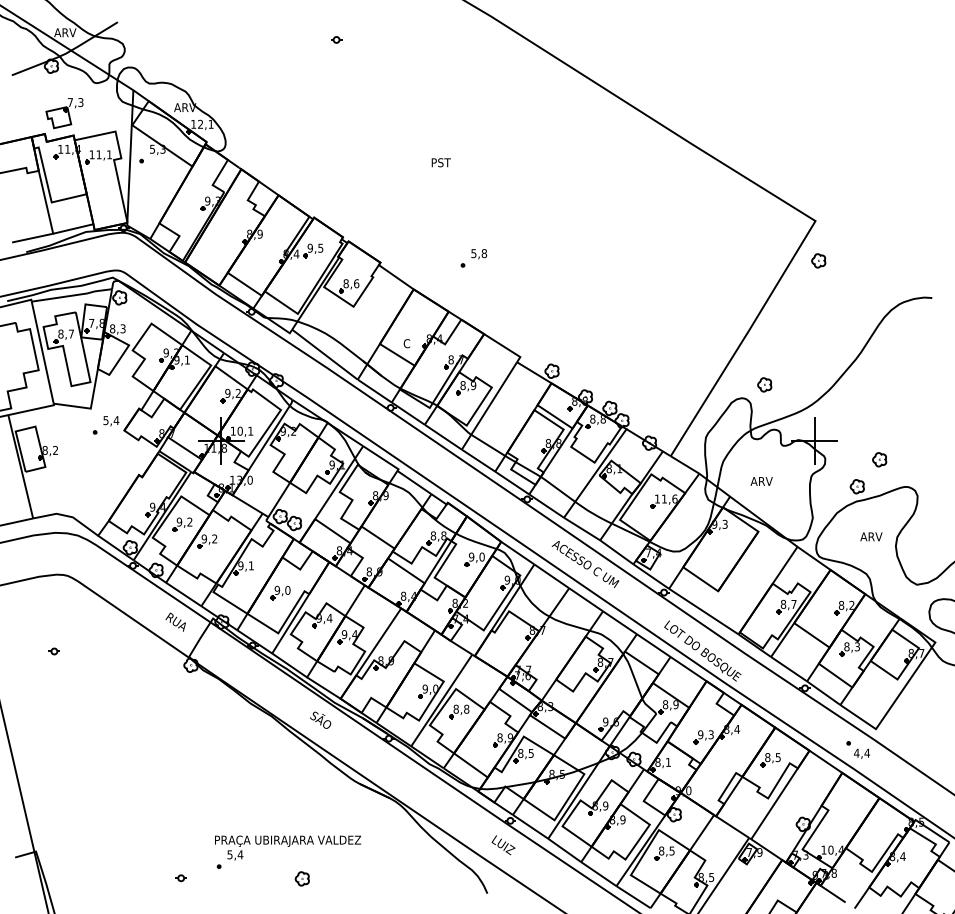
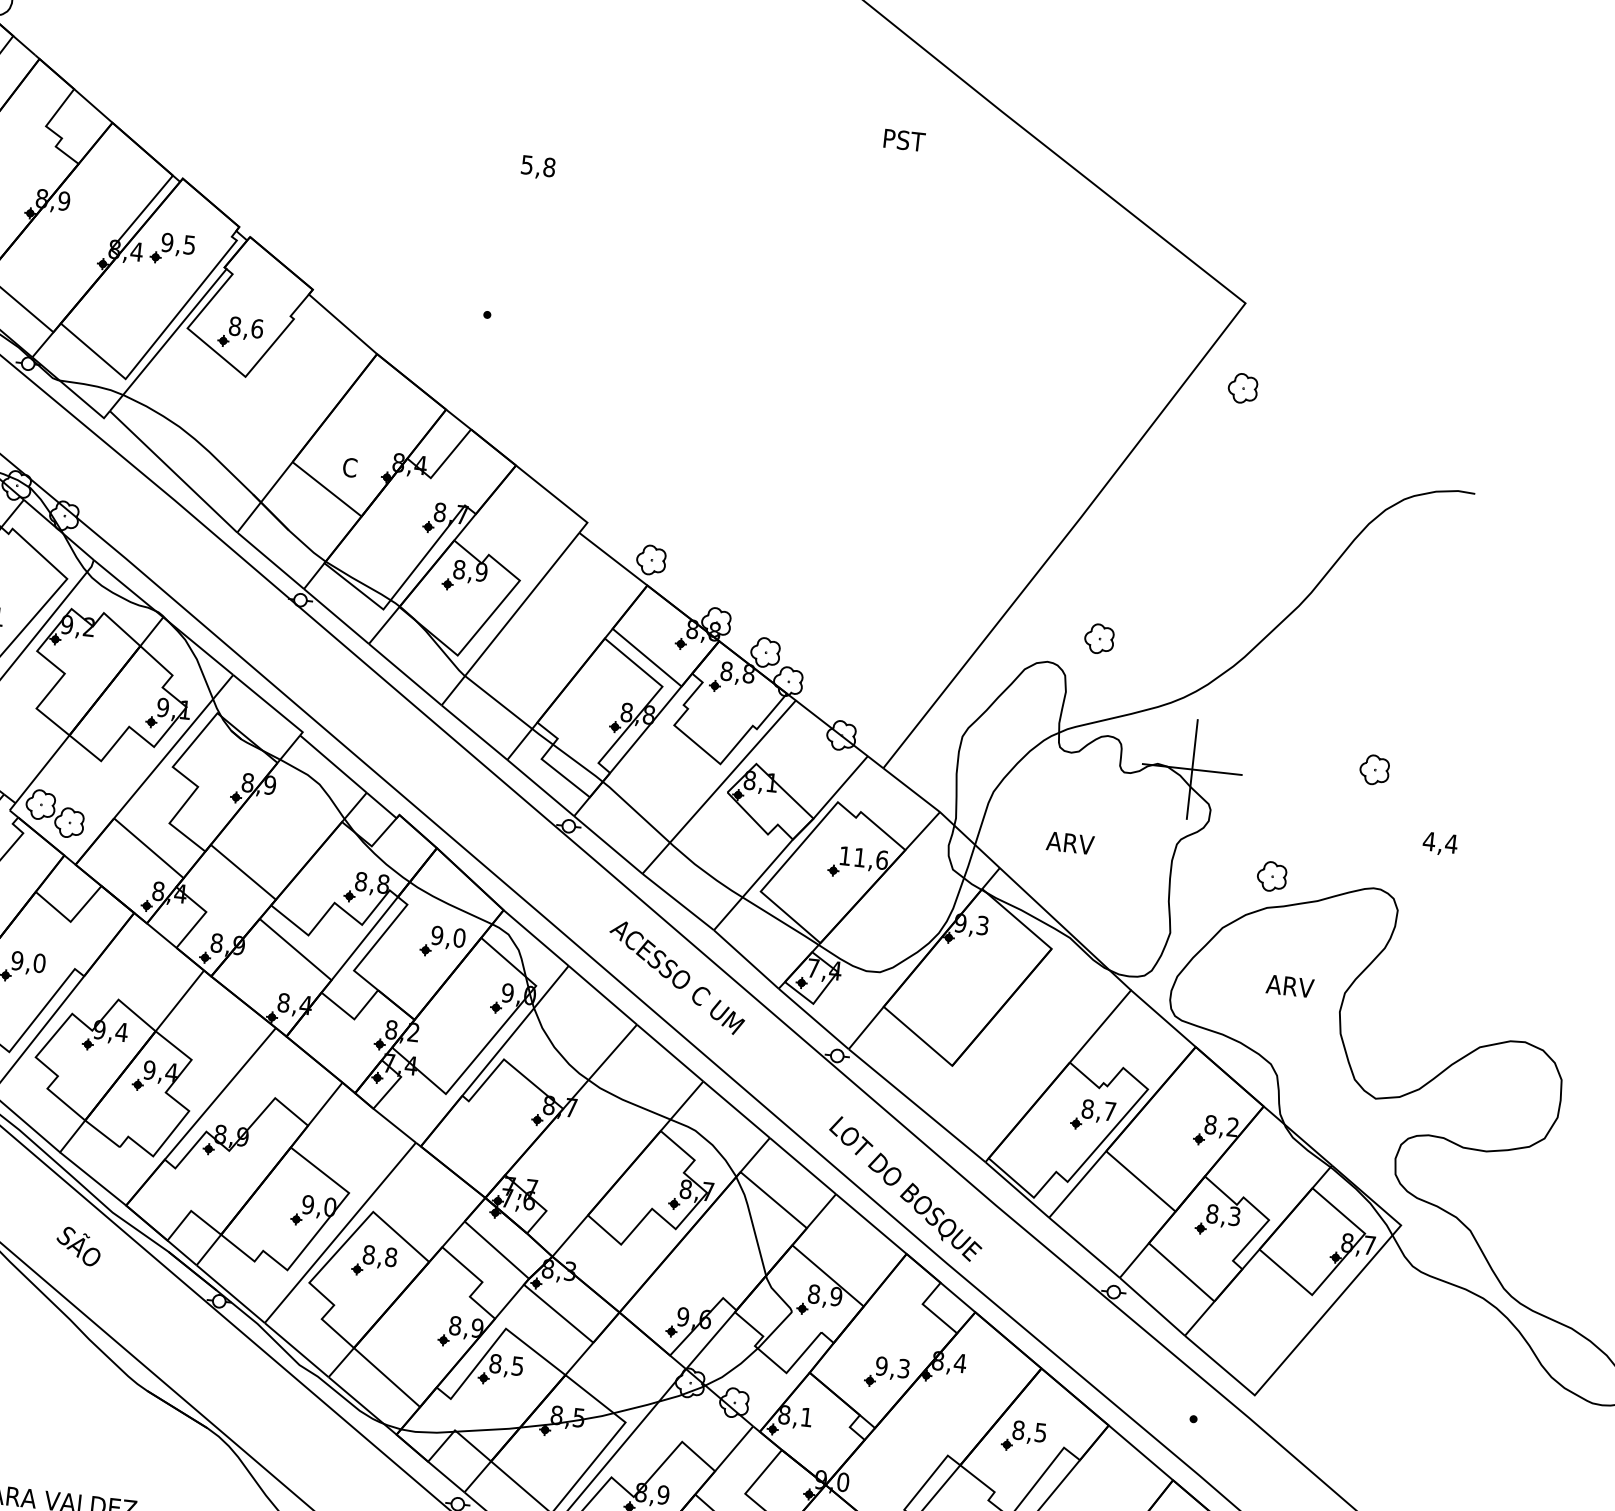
text: (440, 162) -> (902, 139), moved
text: (479, 254) -> (538, 168), moved
part: (879, 459) -> (1374, 769), moved
text: (861, 753) -> (1439, 843), moved

